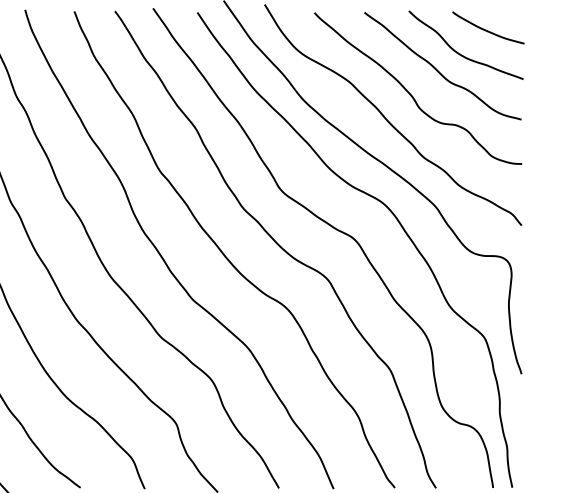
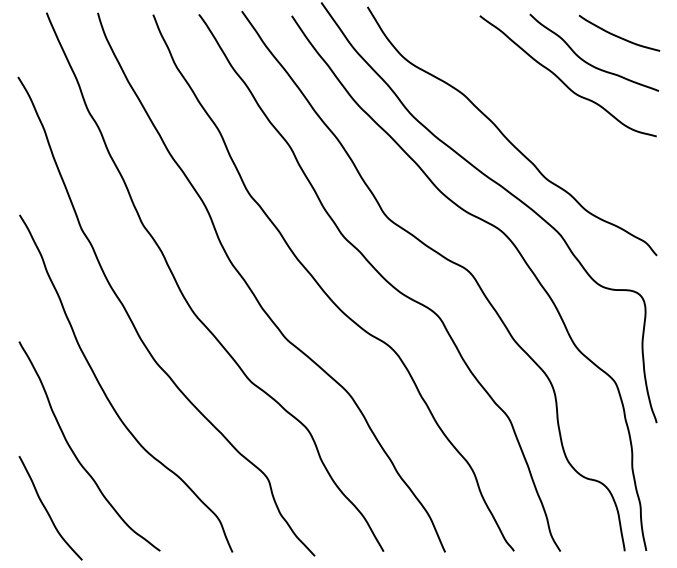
curve: (412, 94) -> (533, 108), removed

